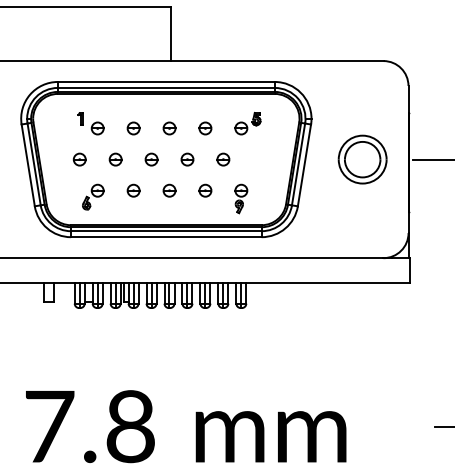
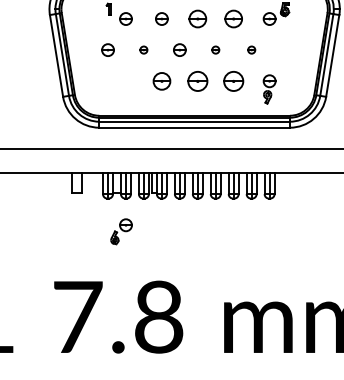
part: (169, 128) -> (197, 19), size x1.4
part: (205, 128) -> (233, 19), size x1.4
part: (115, 159) -> (143, 50), size x0.6
part: (187, 159) -> (215, 50), size x0.6
part: (223, 159) -> (251, 50), size x0.6
part: (133, 190) -> (161, 81), size x1.4
part: (169, 190) -> (197, 81), size x1.6
part: (205, 190) -> (233, 81), size x1.6
part: (93, 196) -> (121, 231), moved

